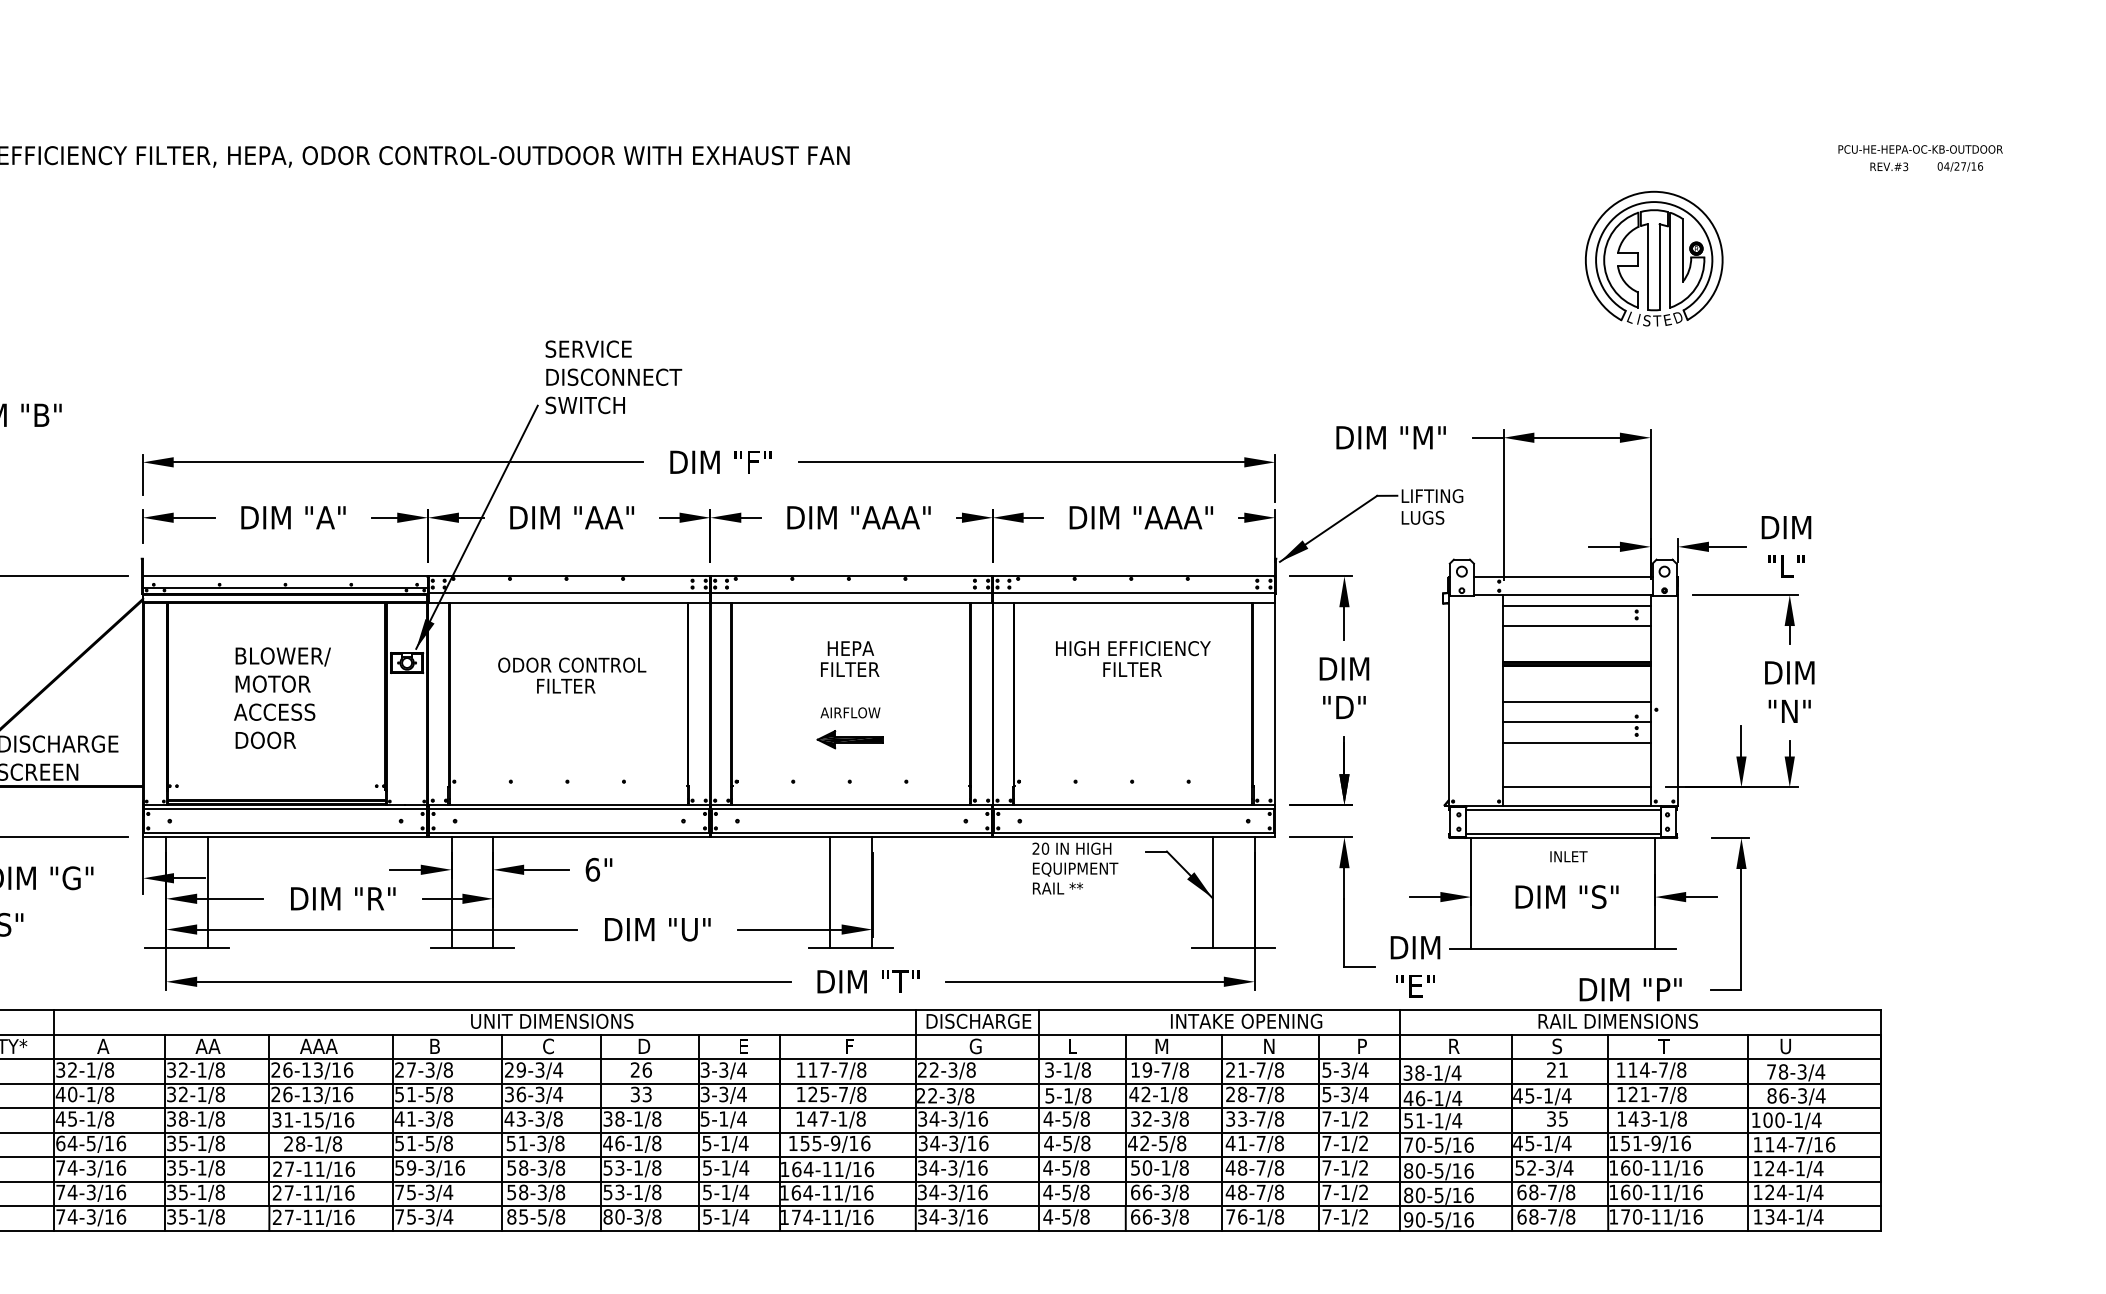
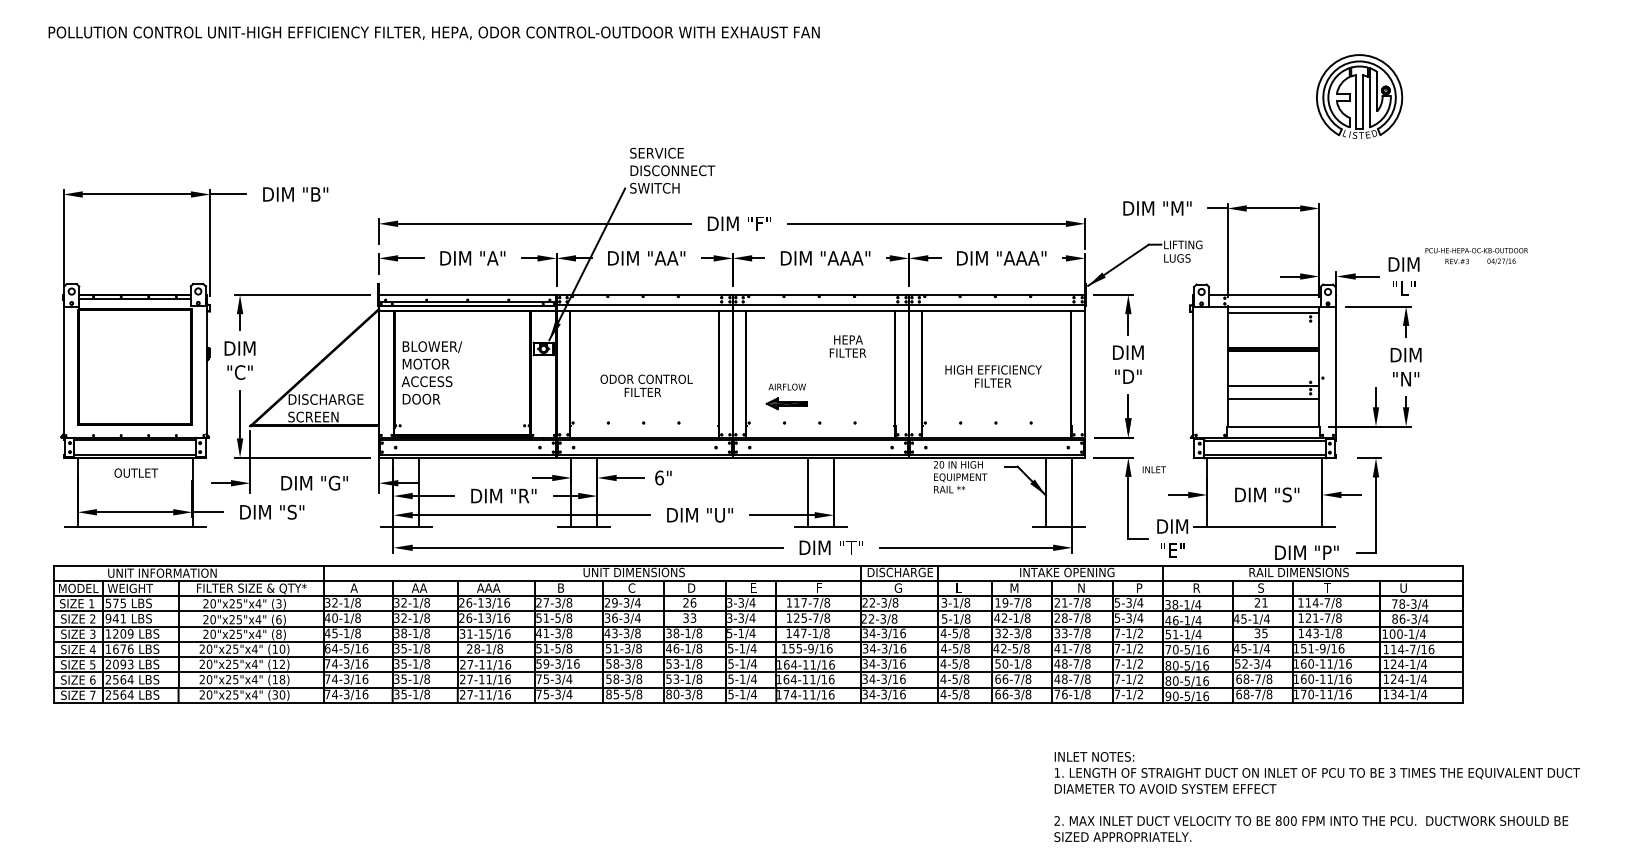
text: (1920, 158) -> (1476, 256), moved
part: (1654, 258) -> (1359, 96), moved
line: (1577, 625) -> (1273, 325), removed
text: (849, 659) -> (847, 346), moved
text: (1133, 659) -> (993, 376), moved
text: (571, 675) -> (646, 385), moved
text: (281, 697) -> (431, 372), moved
line: (1577, 702) -> (1273, 373), removed
part: (849, 727) -> (786, 396), moved
text: (1567, 856) -> (1153, 469), moved
text: (1165, 1192) -> (1016, 679), 66-3/8 -> 66-7/8

